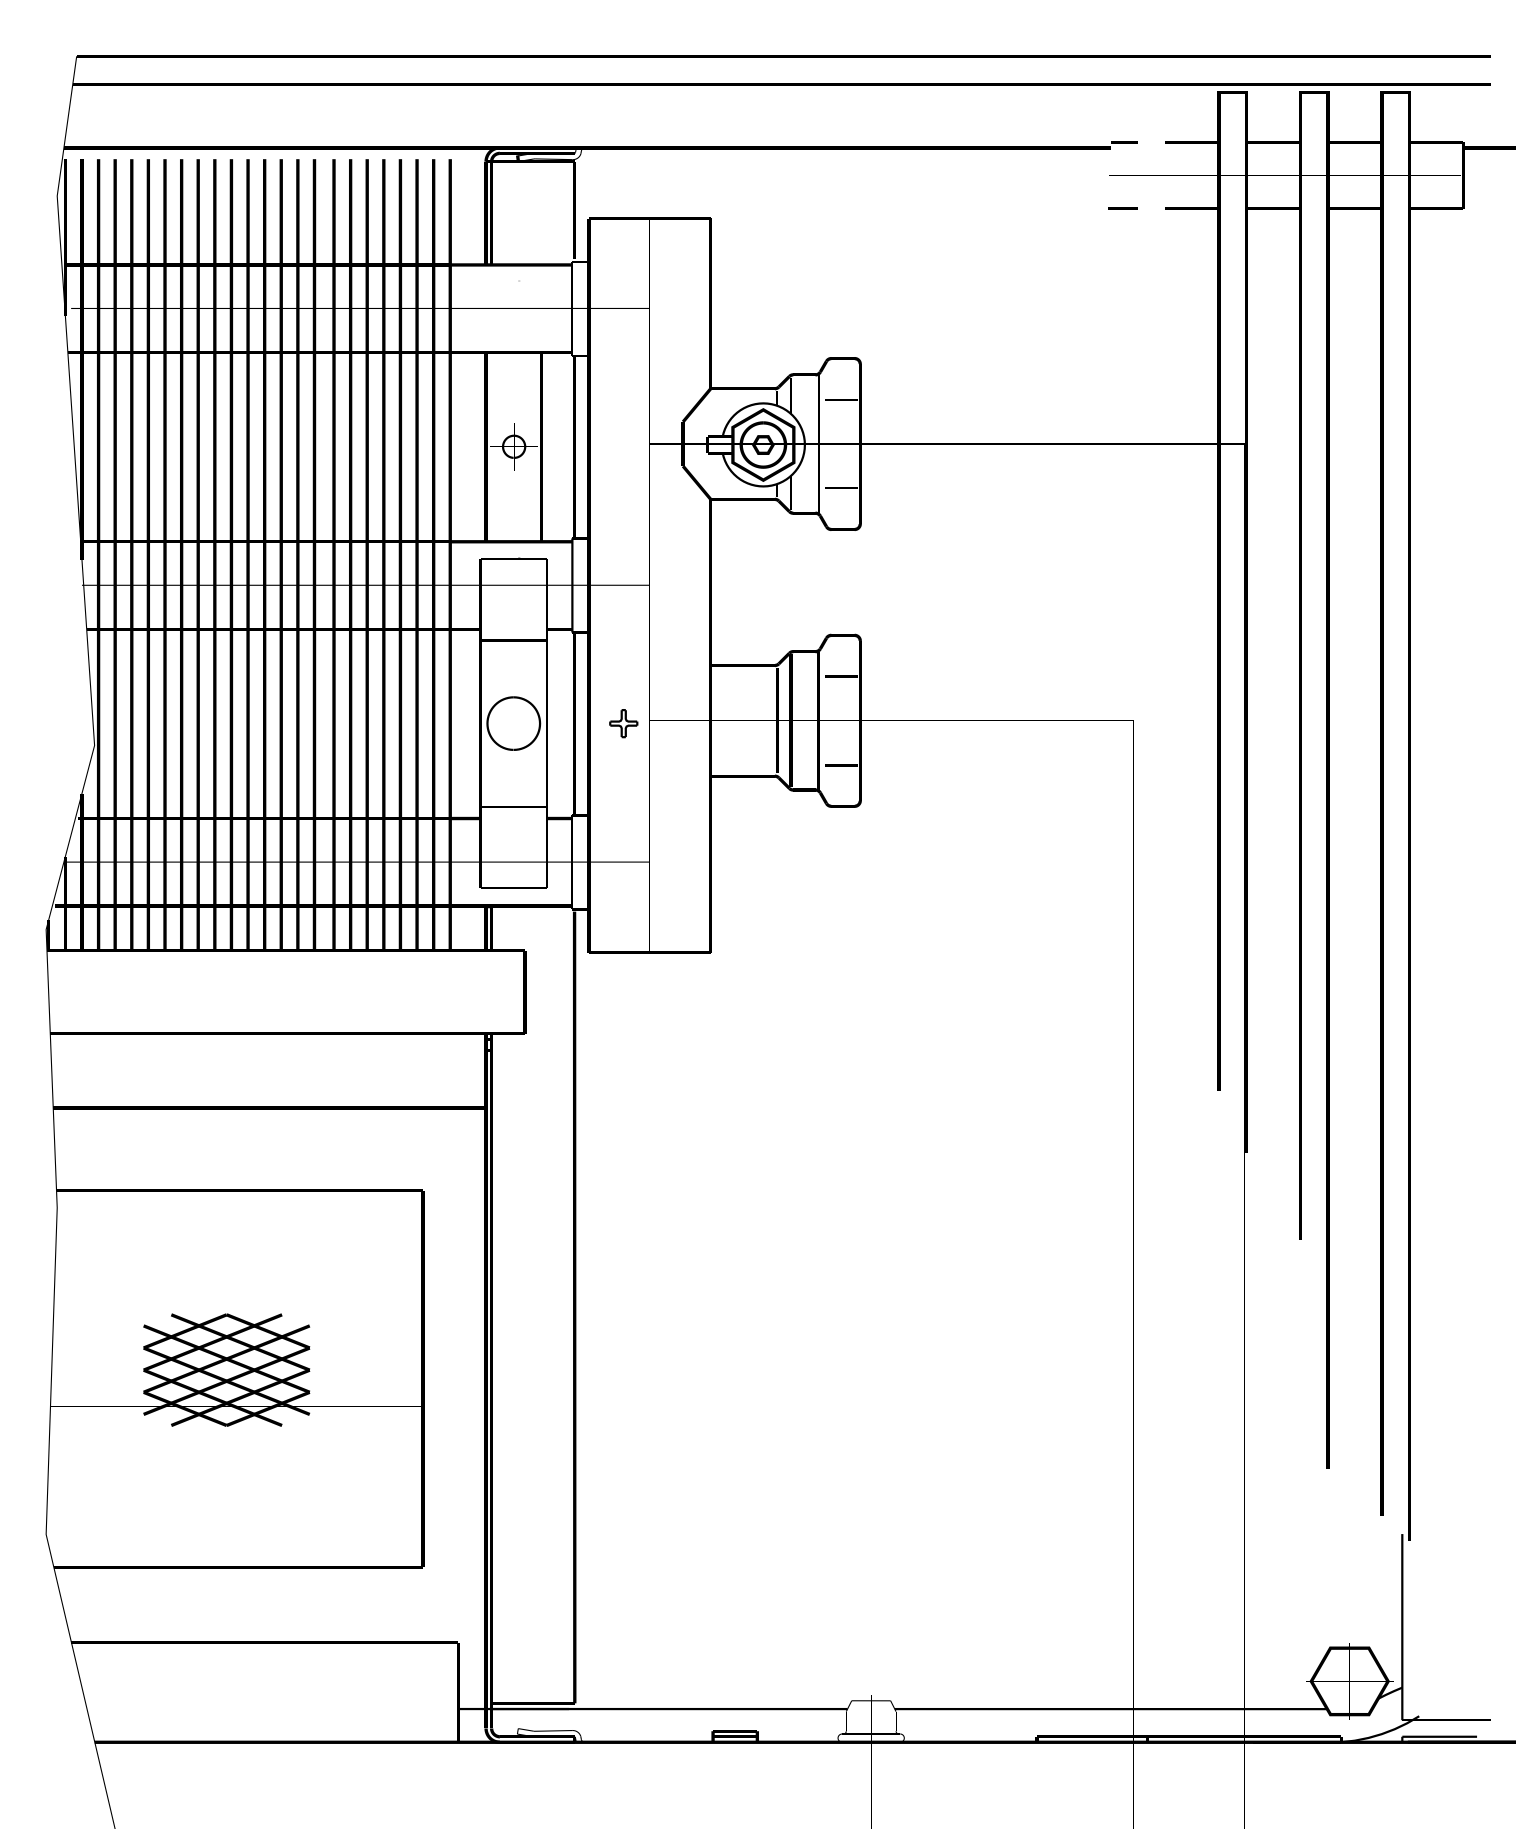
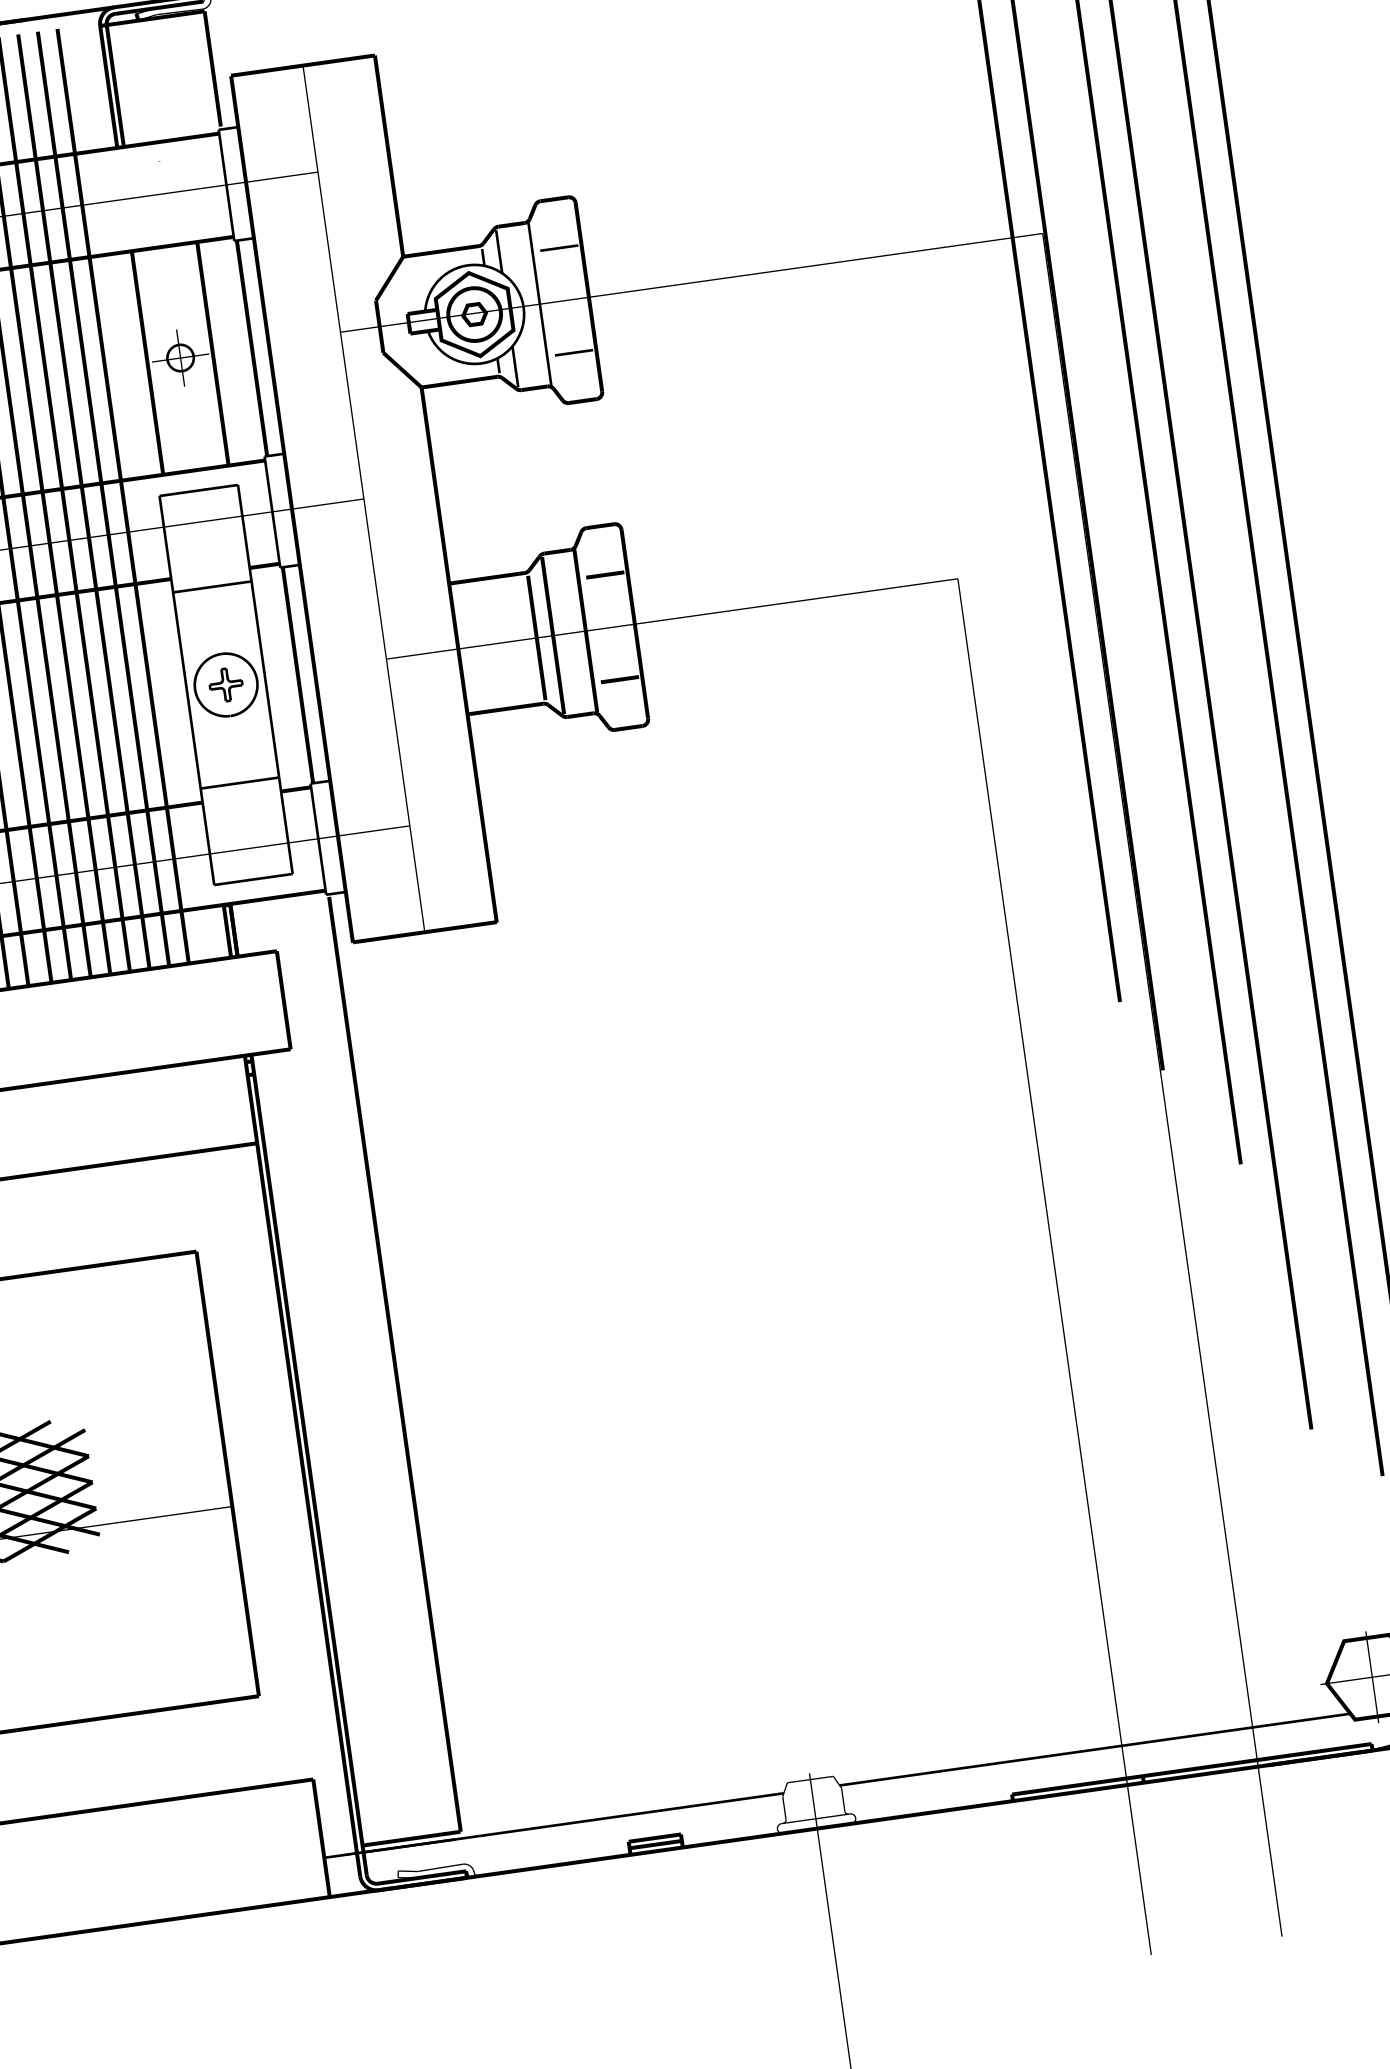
part: (623, 723) -> (225, 684), moved

